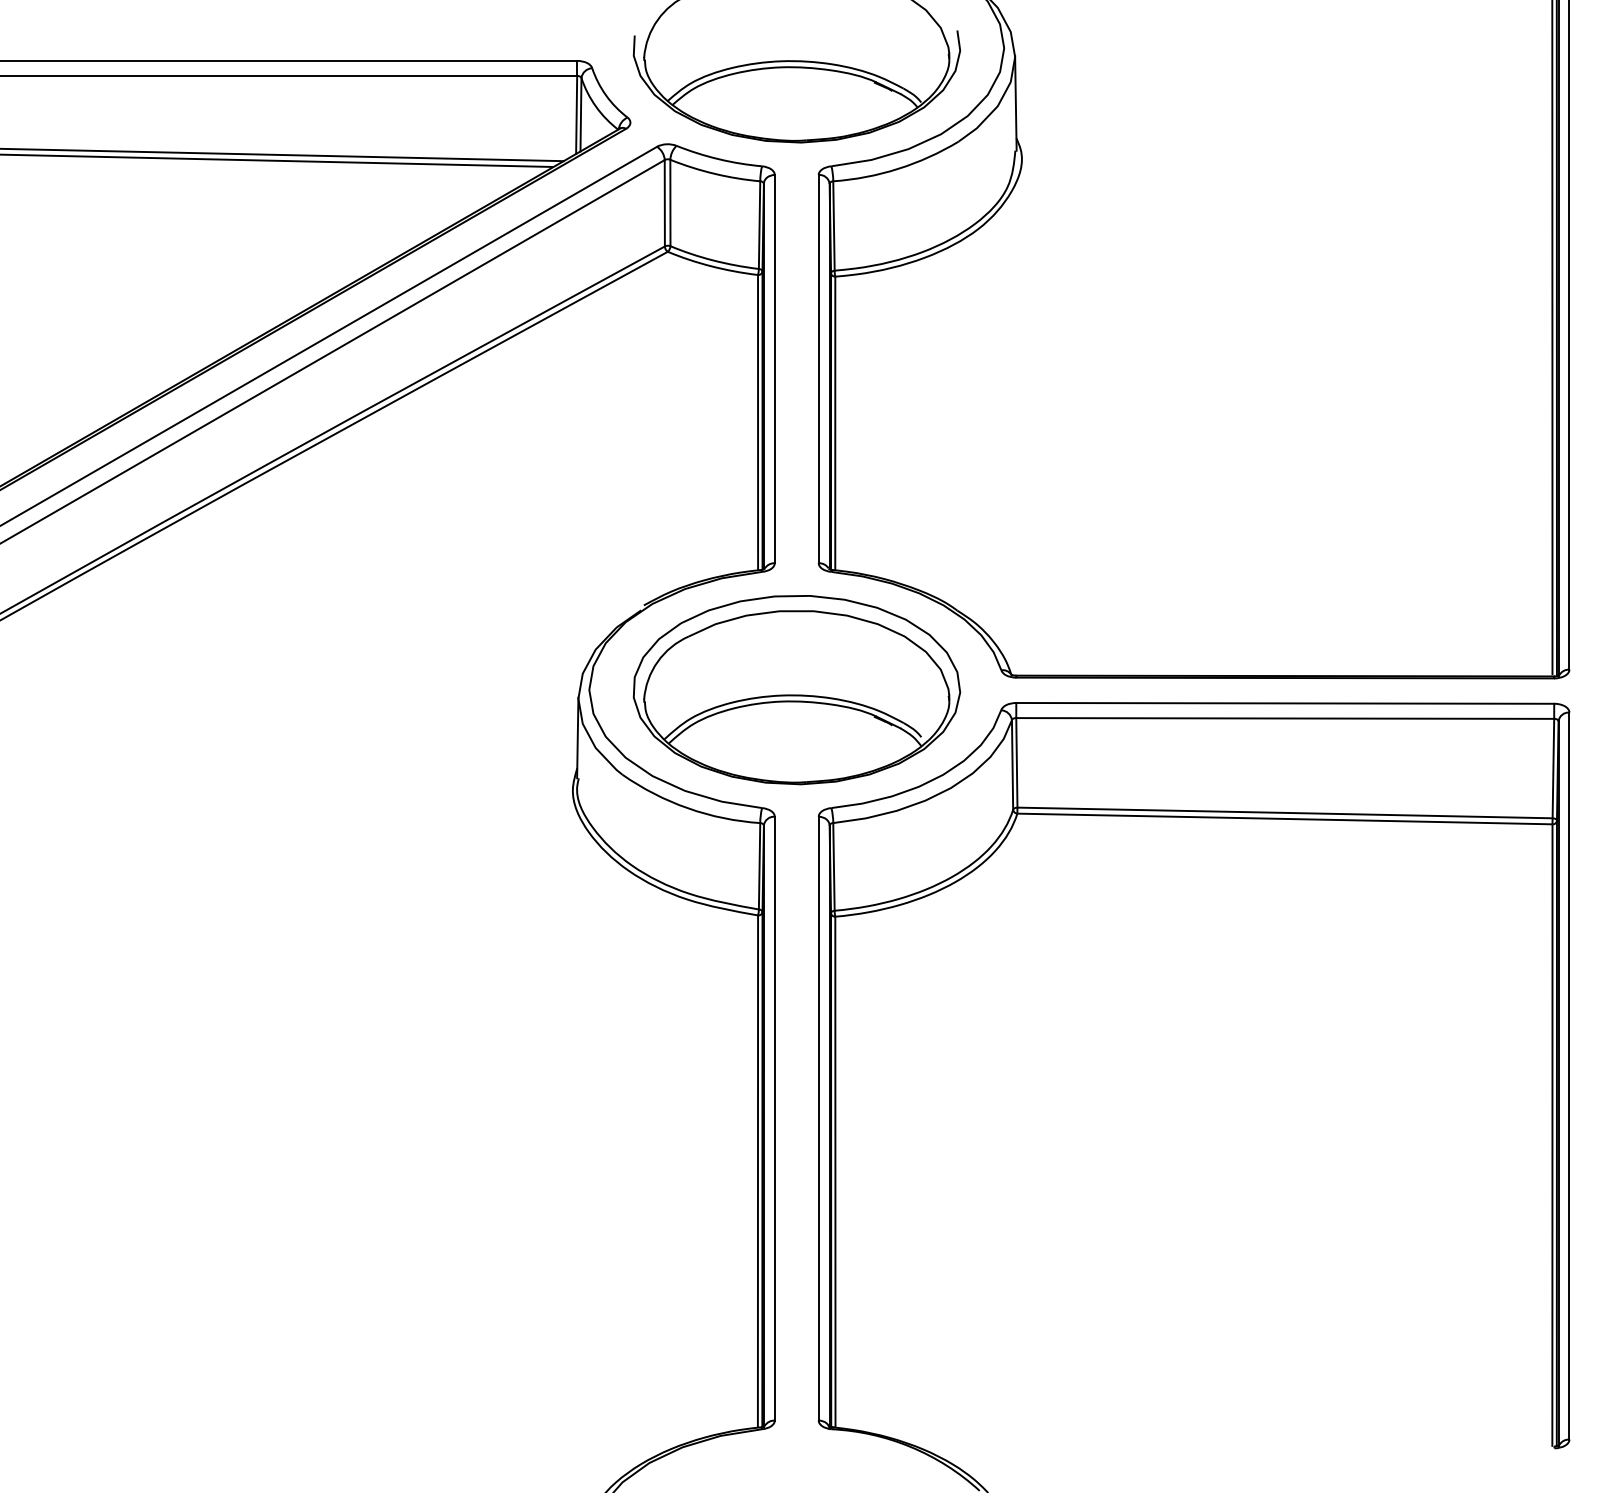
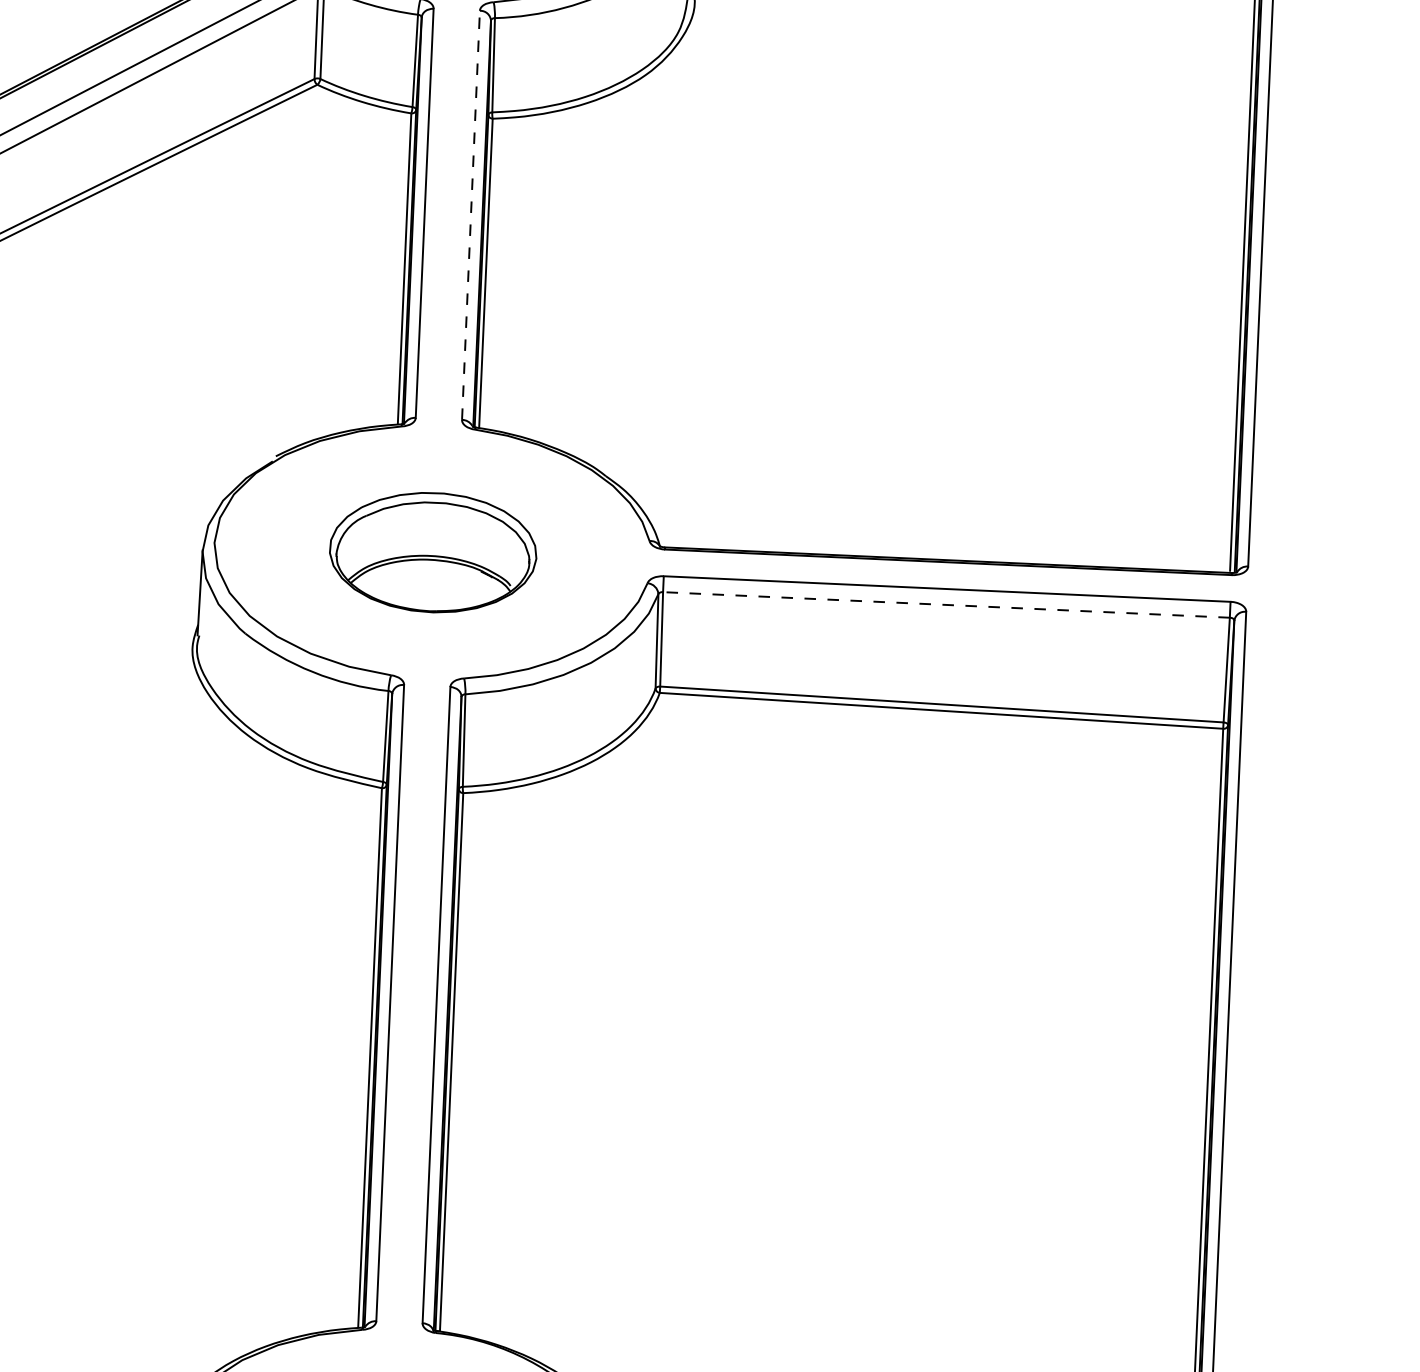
line: (818, 368) -> (470, 214), solid -> dashed
part: (796, 690) -> (432, 552), size x0.6
line: (1285, 718) -> (946, 604), solid -> dashed

